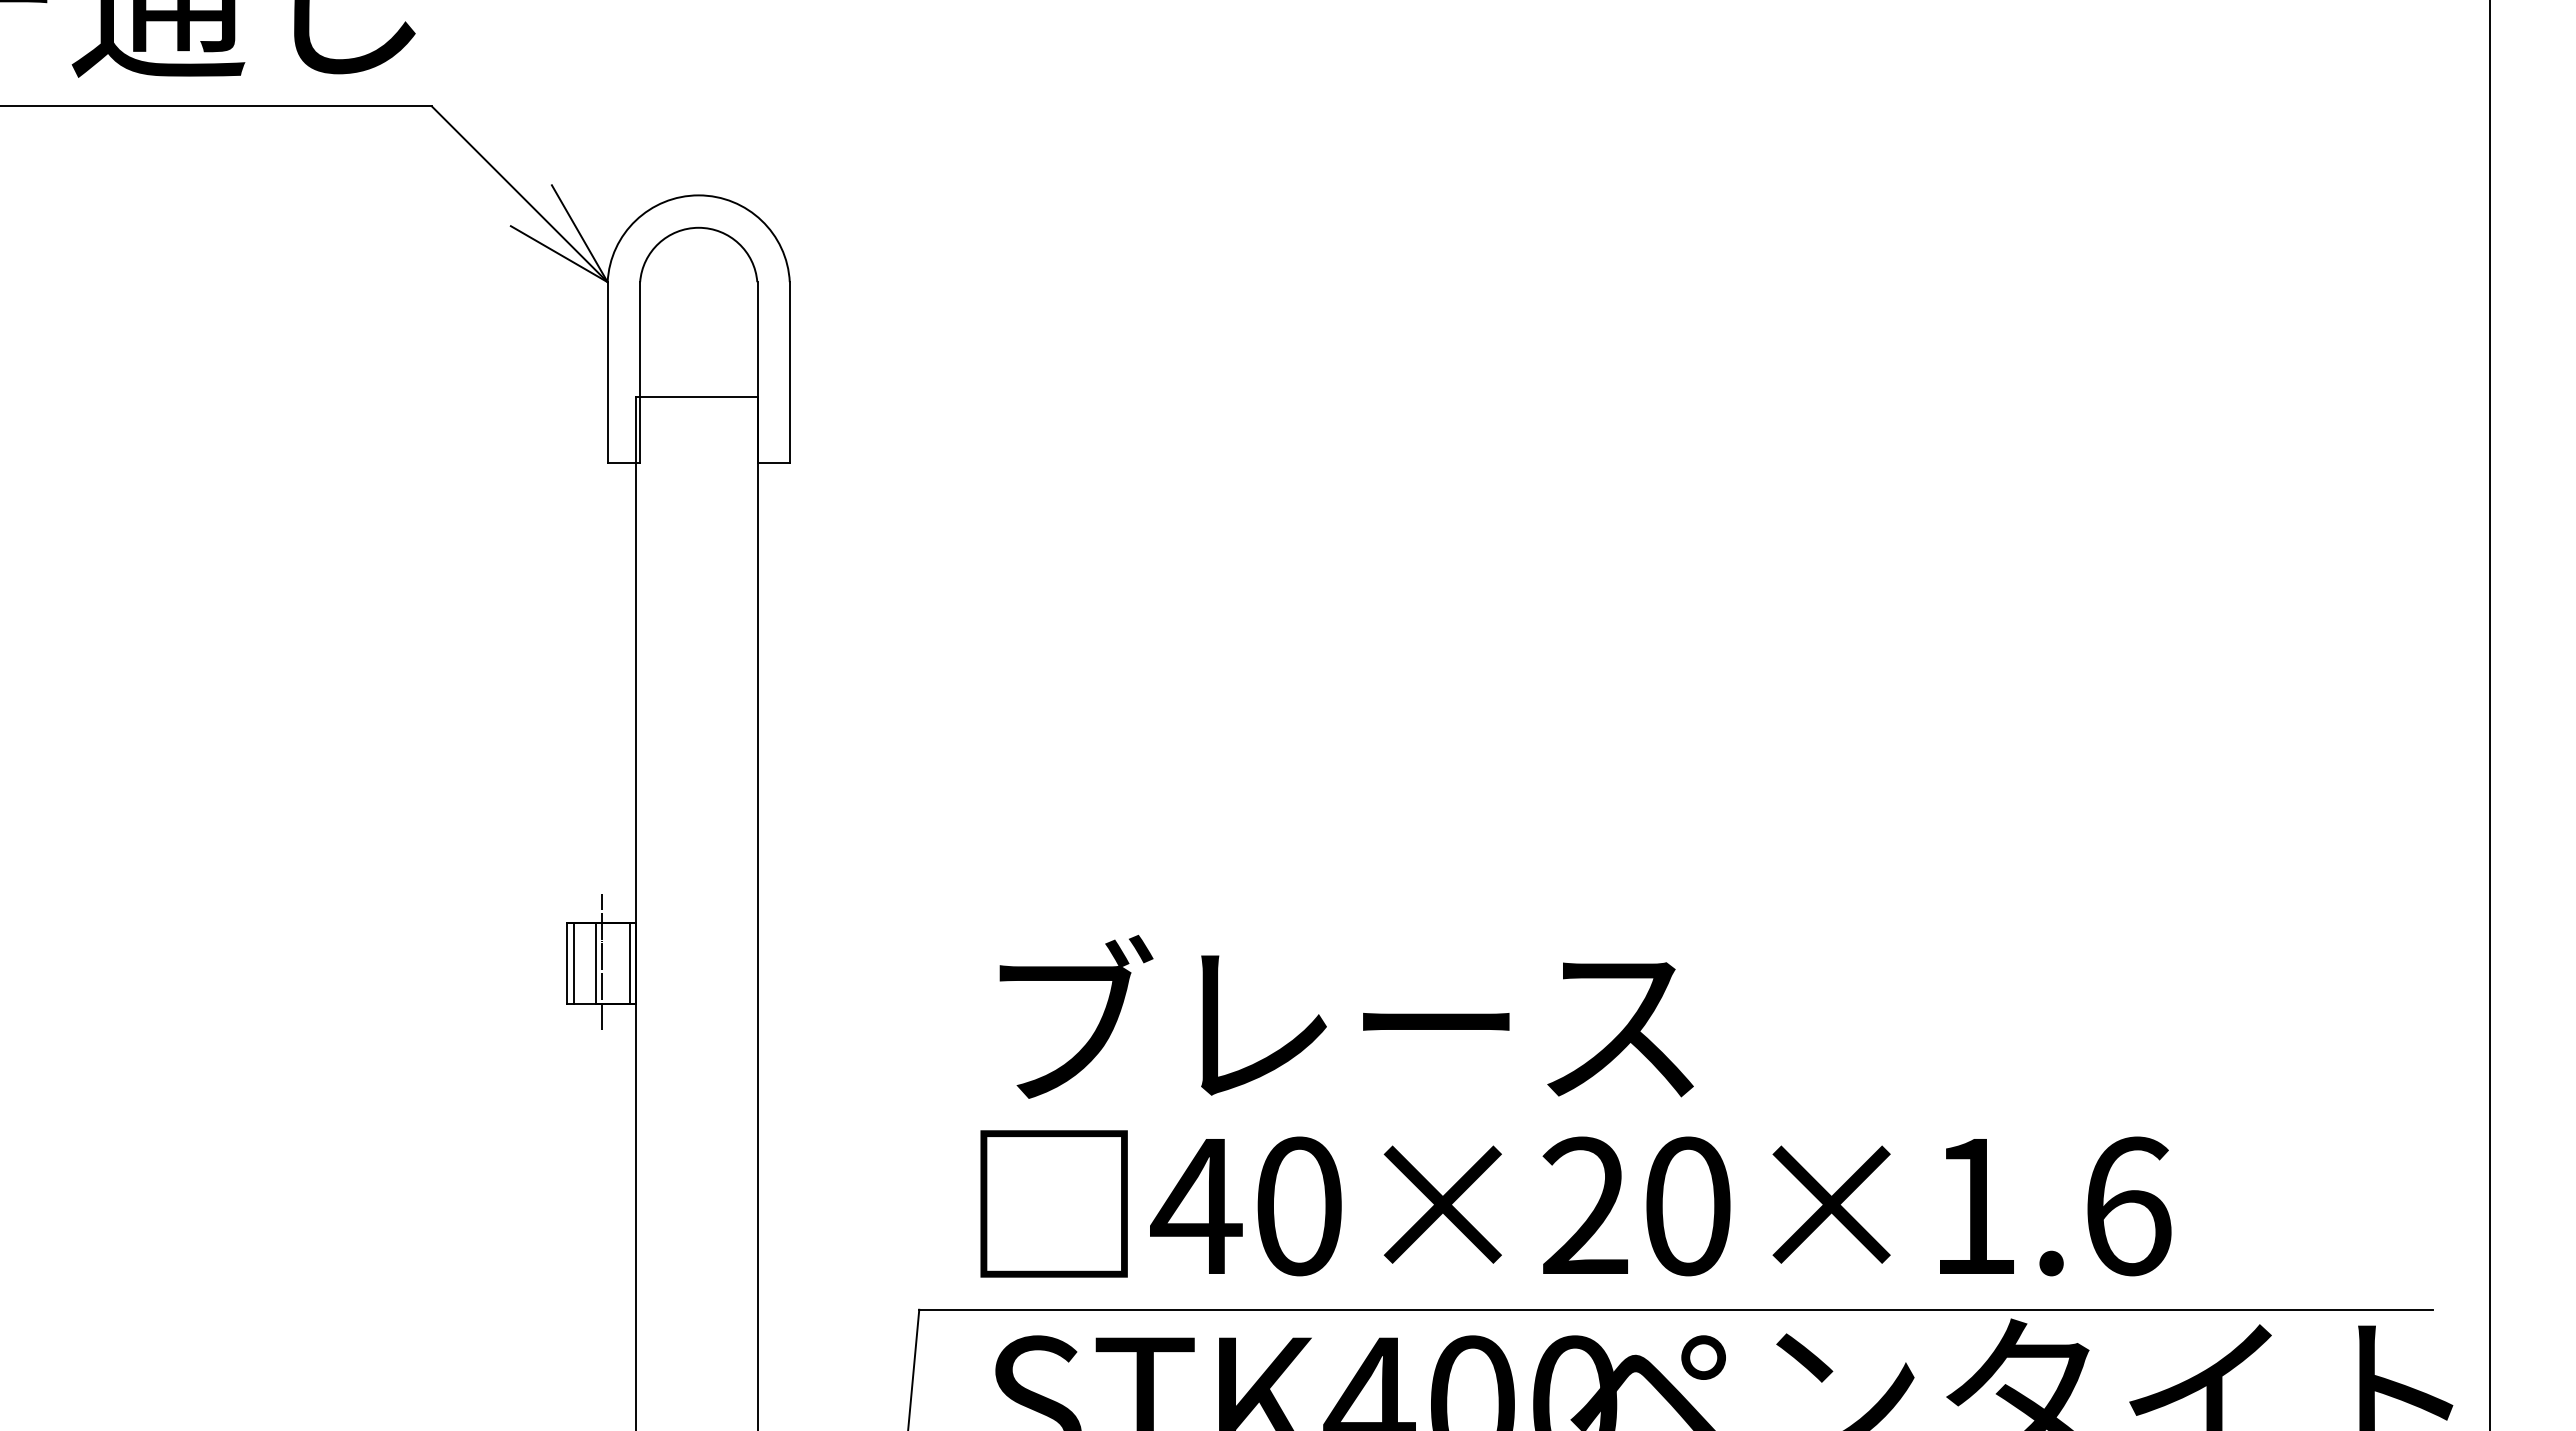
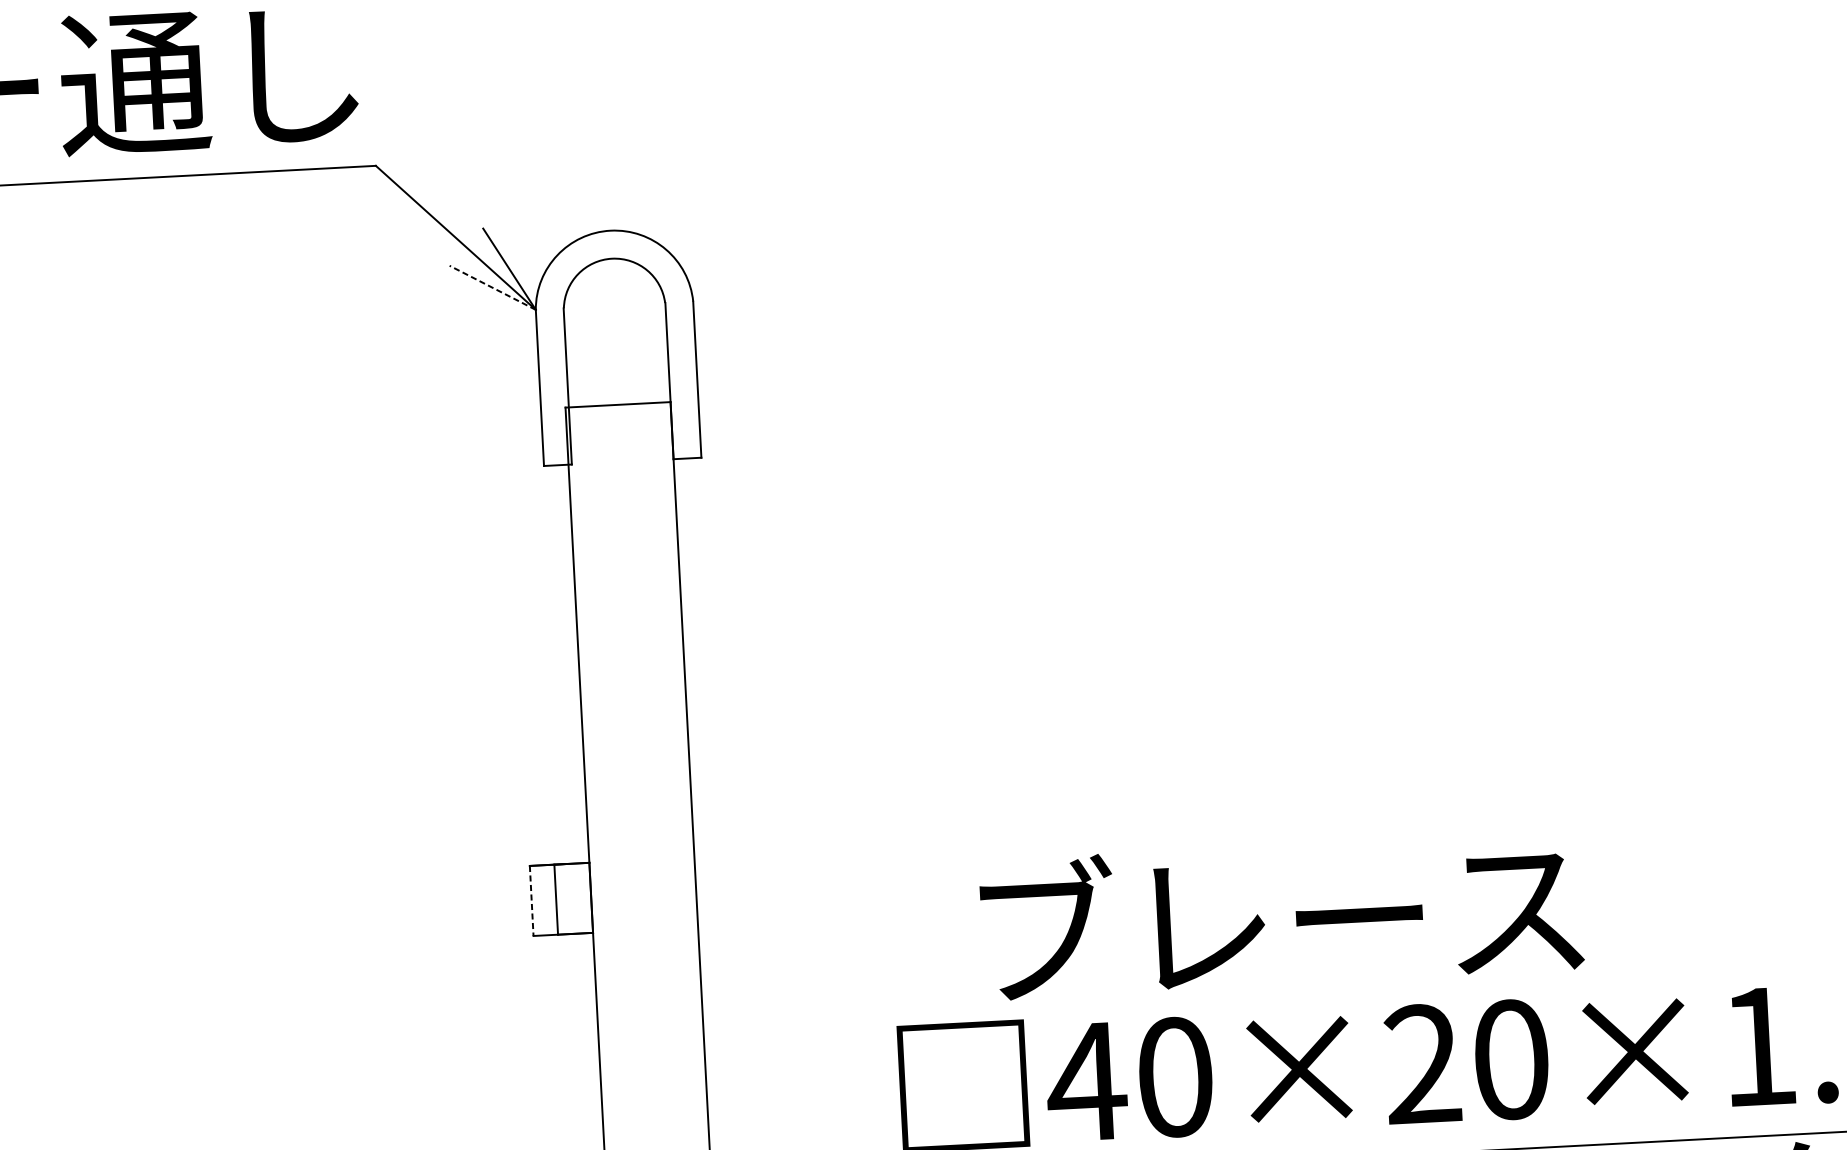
line: (559, 254) -> (492, 288), solid -> dashed
line: (601, 961) -> (561, 897), removed
line: (567, 963) -> (531, 900), solid -> dashed
line: (573, 963) -> (537, 900), removed
line: (629, 963) -> (585, 897), removed
text: (1346, 1016) -> (1281, 914), moved

